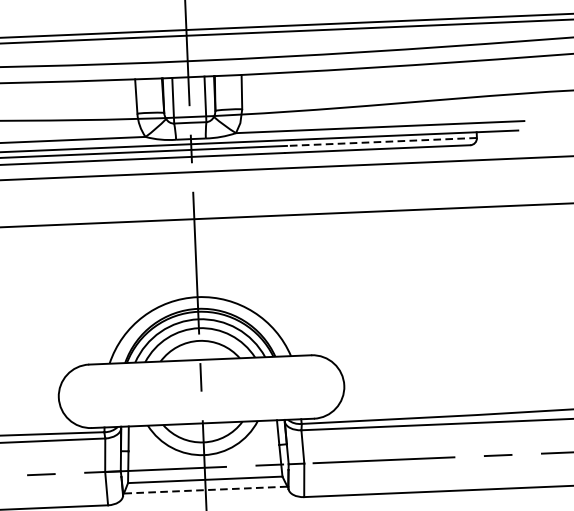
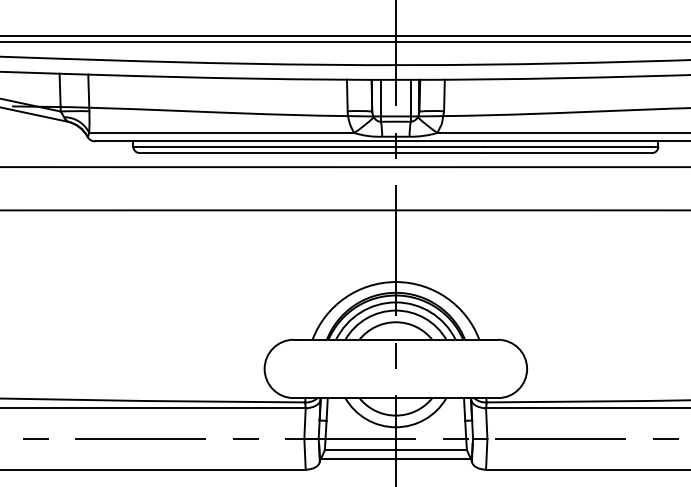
line: (381, 141) -> (570, 146), dashed -> solid
line: (205, 490) -> (395, 459), dashed -> solid

